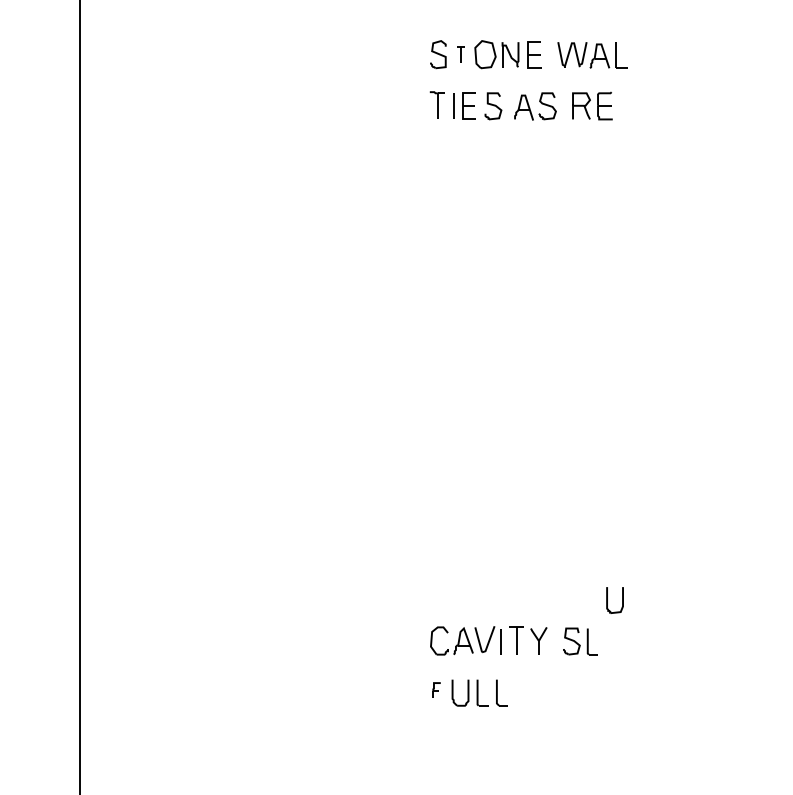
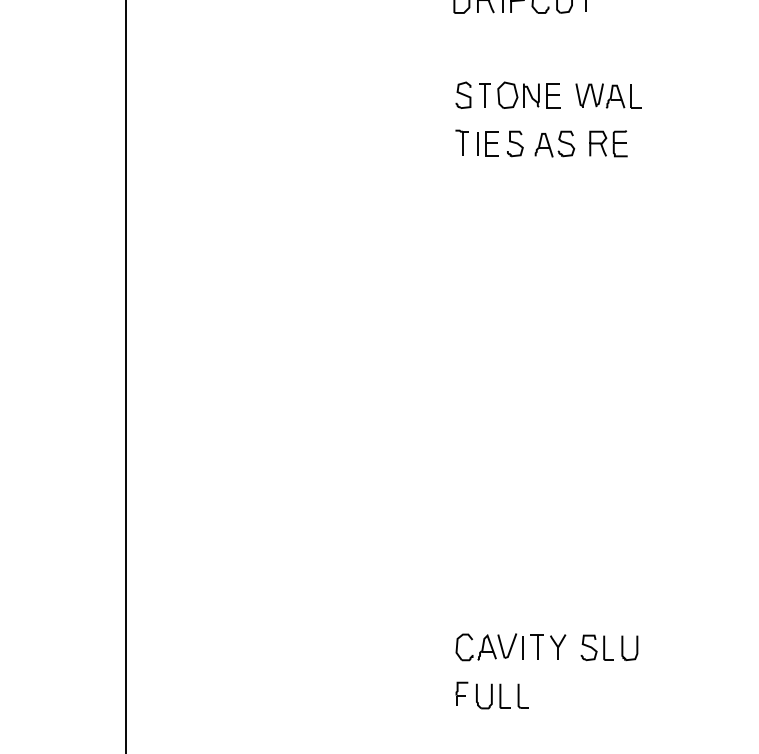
part: (460, 54) -> (484, 95), size x1.67
part: (614, 599) -> (629, 647), moved
part: (436, 689) -> (461, 693), size x1.67

